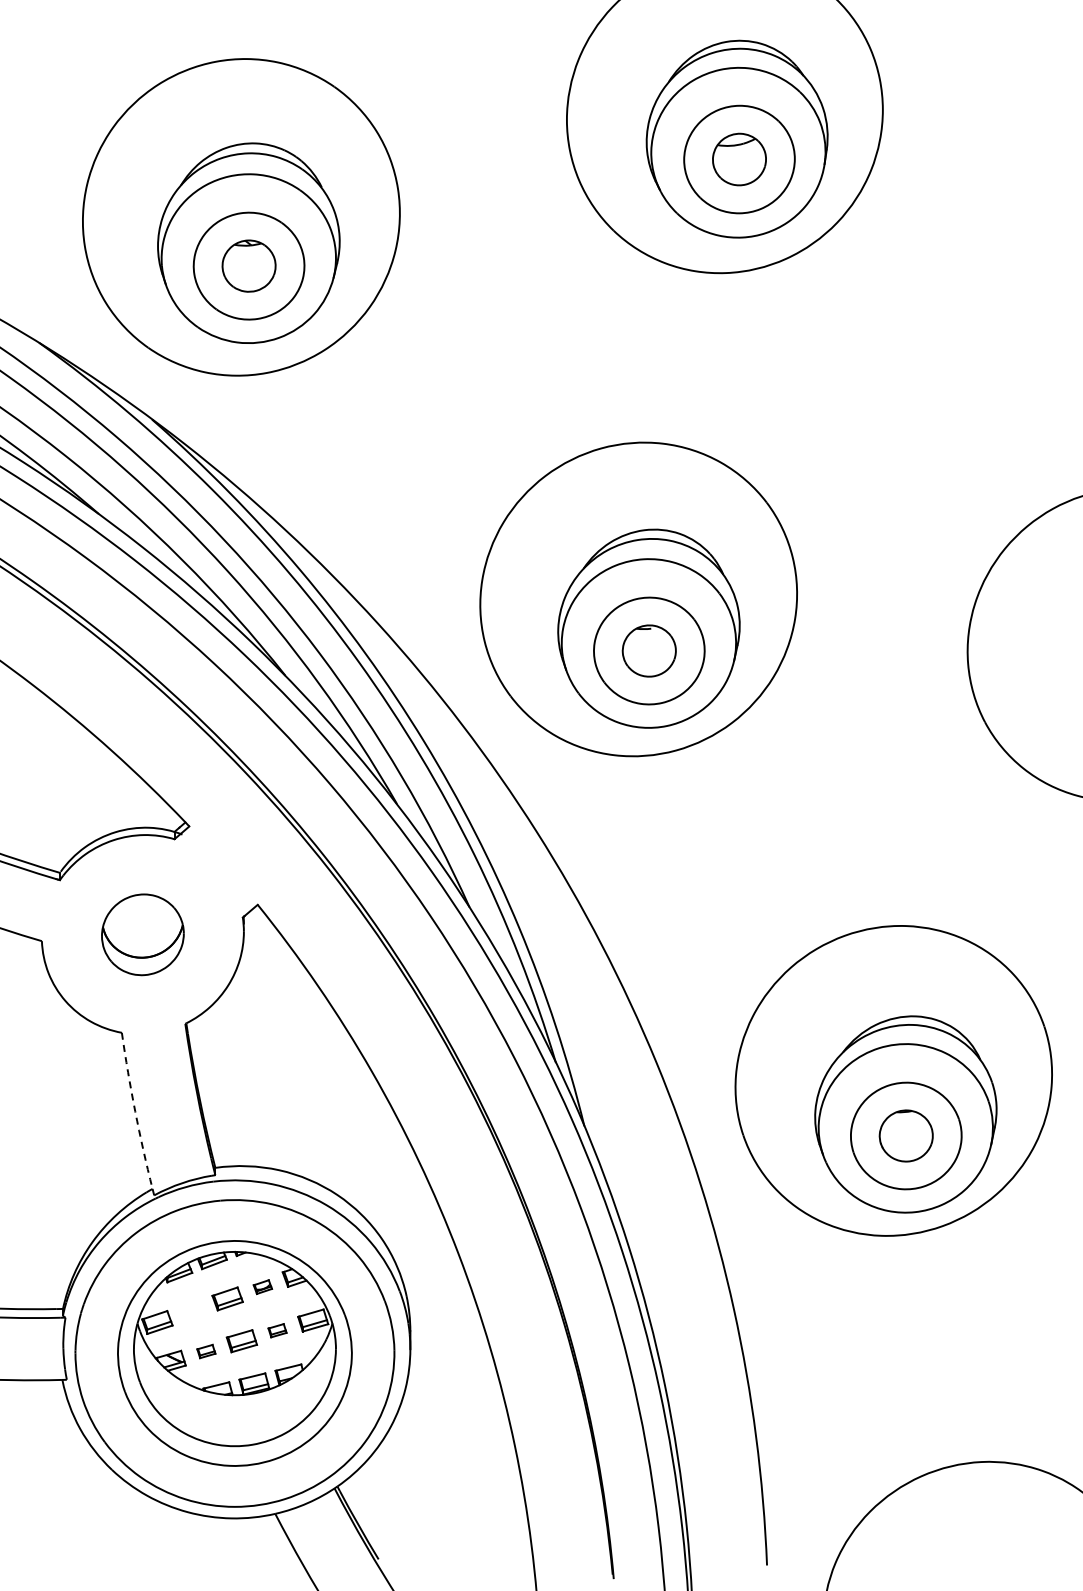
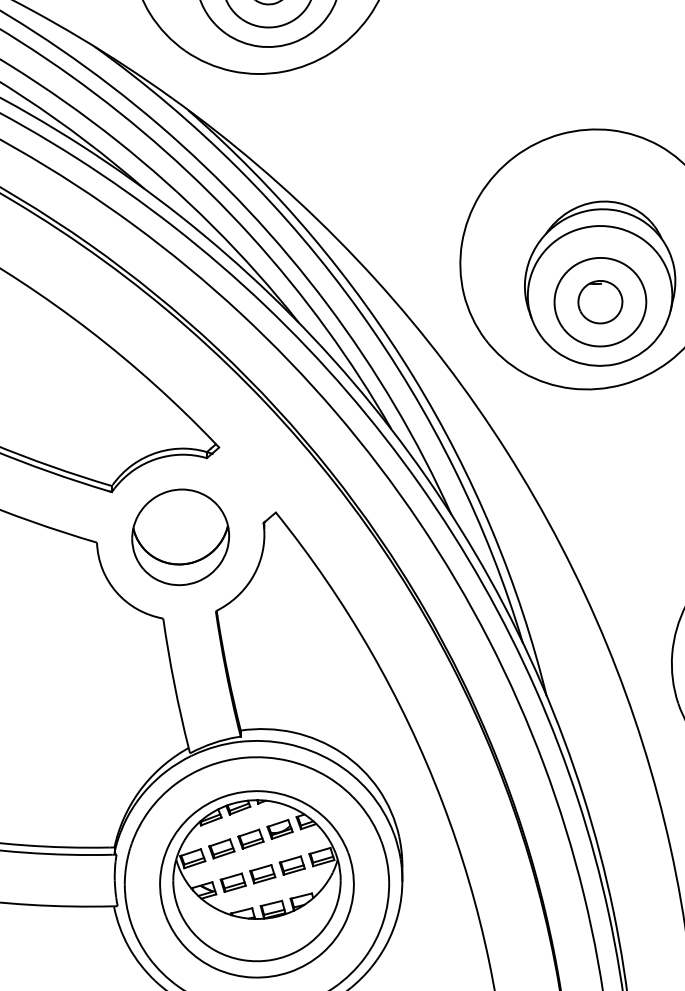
part: (142, 934) -> (180, 537), size x1.43
arc: (135, 1111) -> (174, 683), dashed -> solid
part: (262, 1286) -> (279, 828), size x1.67
part: (192, 1310) -> (221, 848), added
part: (277, 1330) -> (292, 865), size x1.67
part: (206, 1351) -> (233, 882), size x1.67

